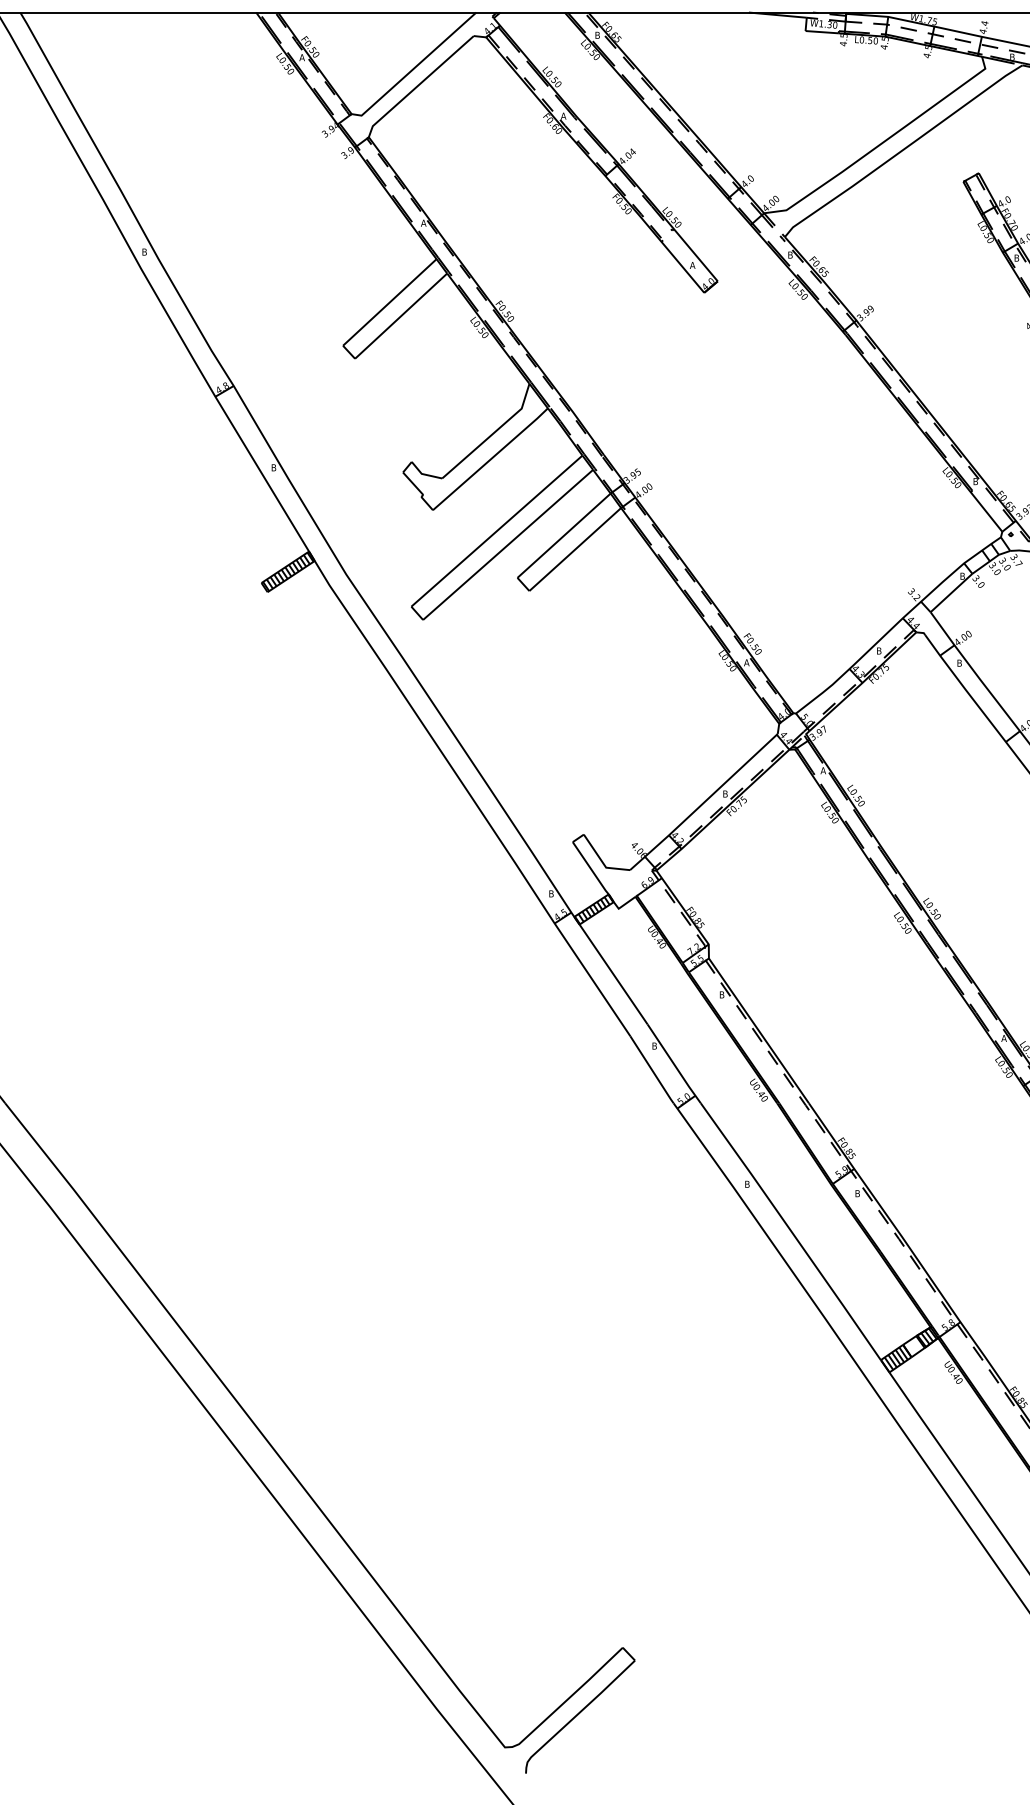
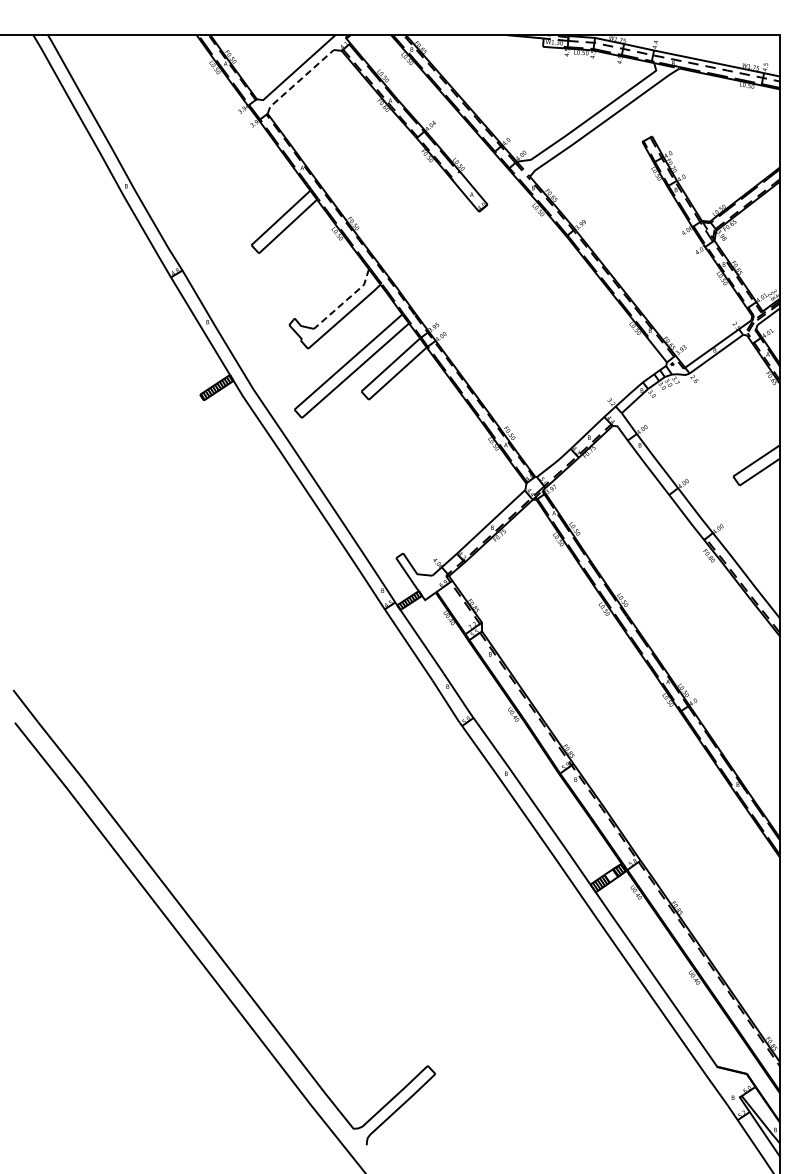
line: (419, 85) -> (299, 81), solid -> dashed
line: (492, 435) -> (345, 301), solid -> dashed

